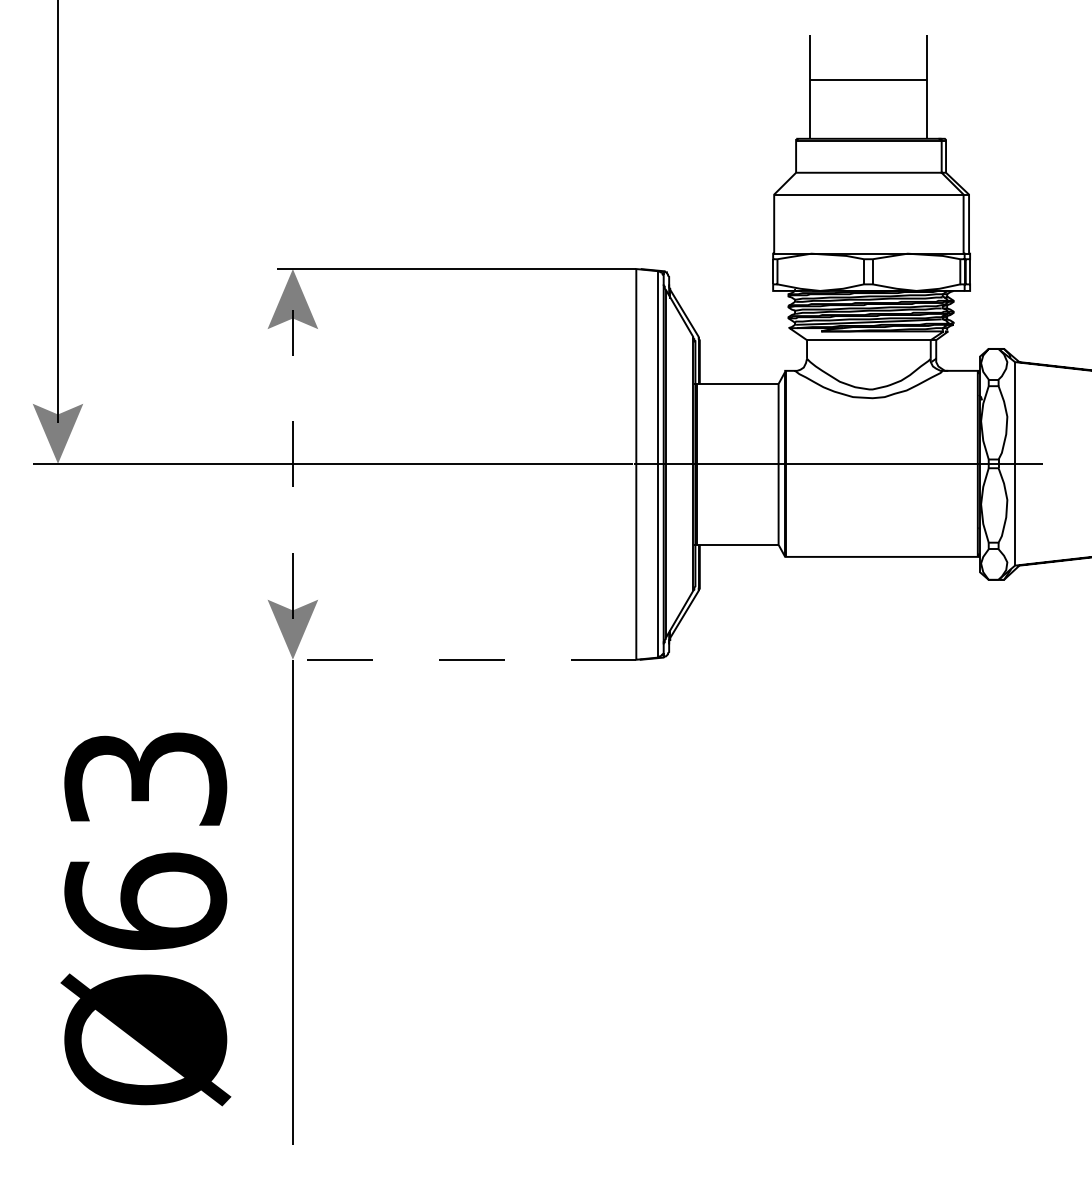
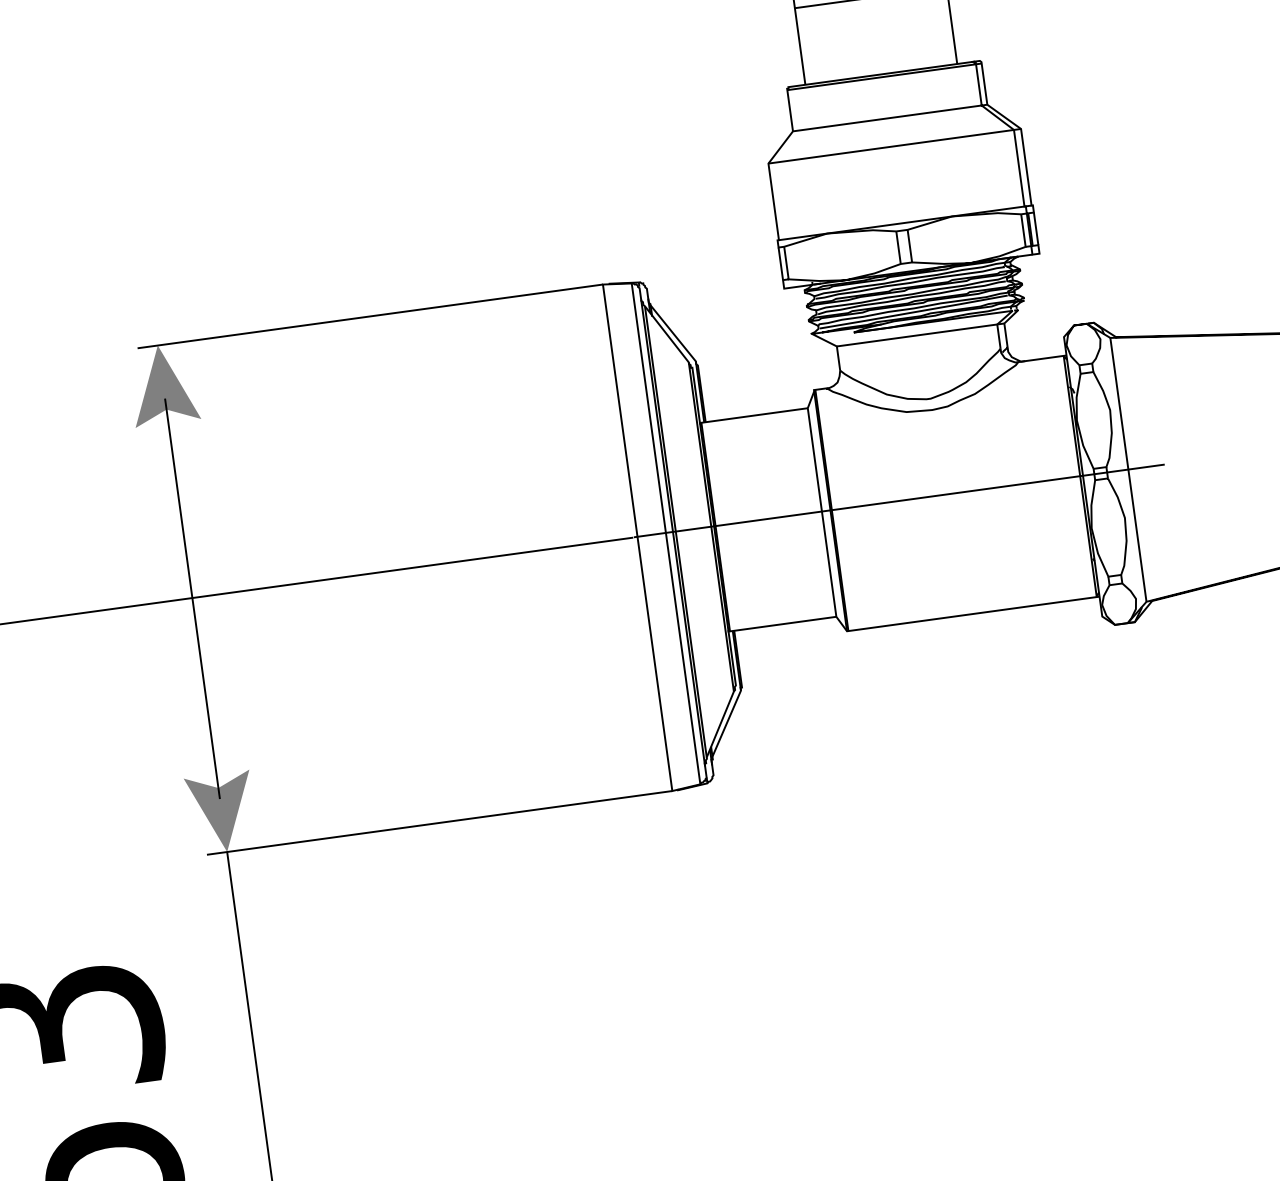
line: (292, 463) -> (191, 597), dashed -> solid
line: (456, 659) -> (439, 822), dashed -> solid

